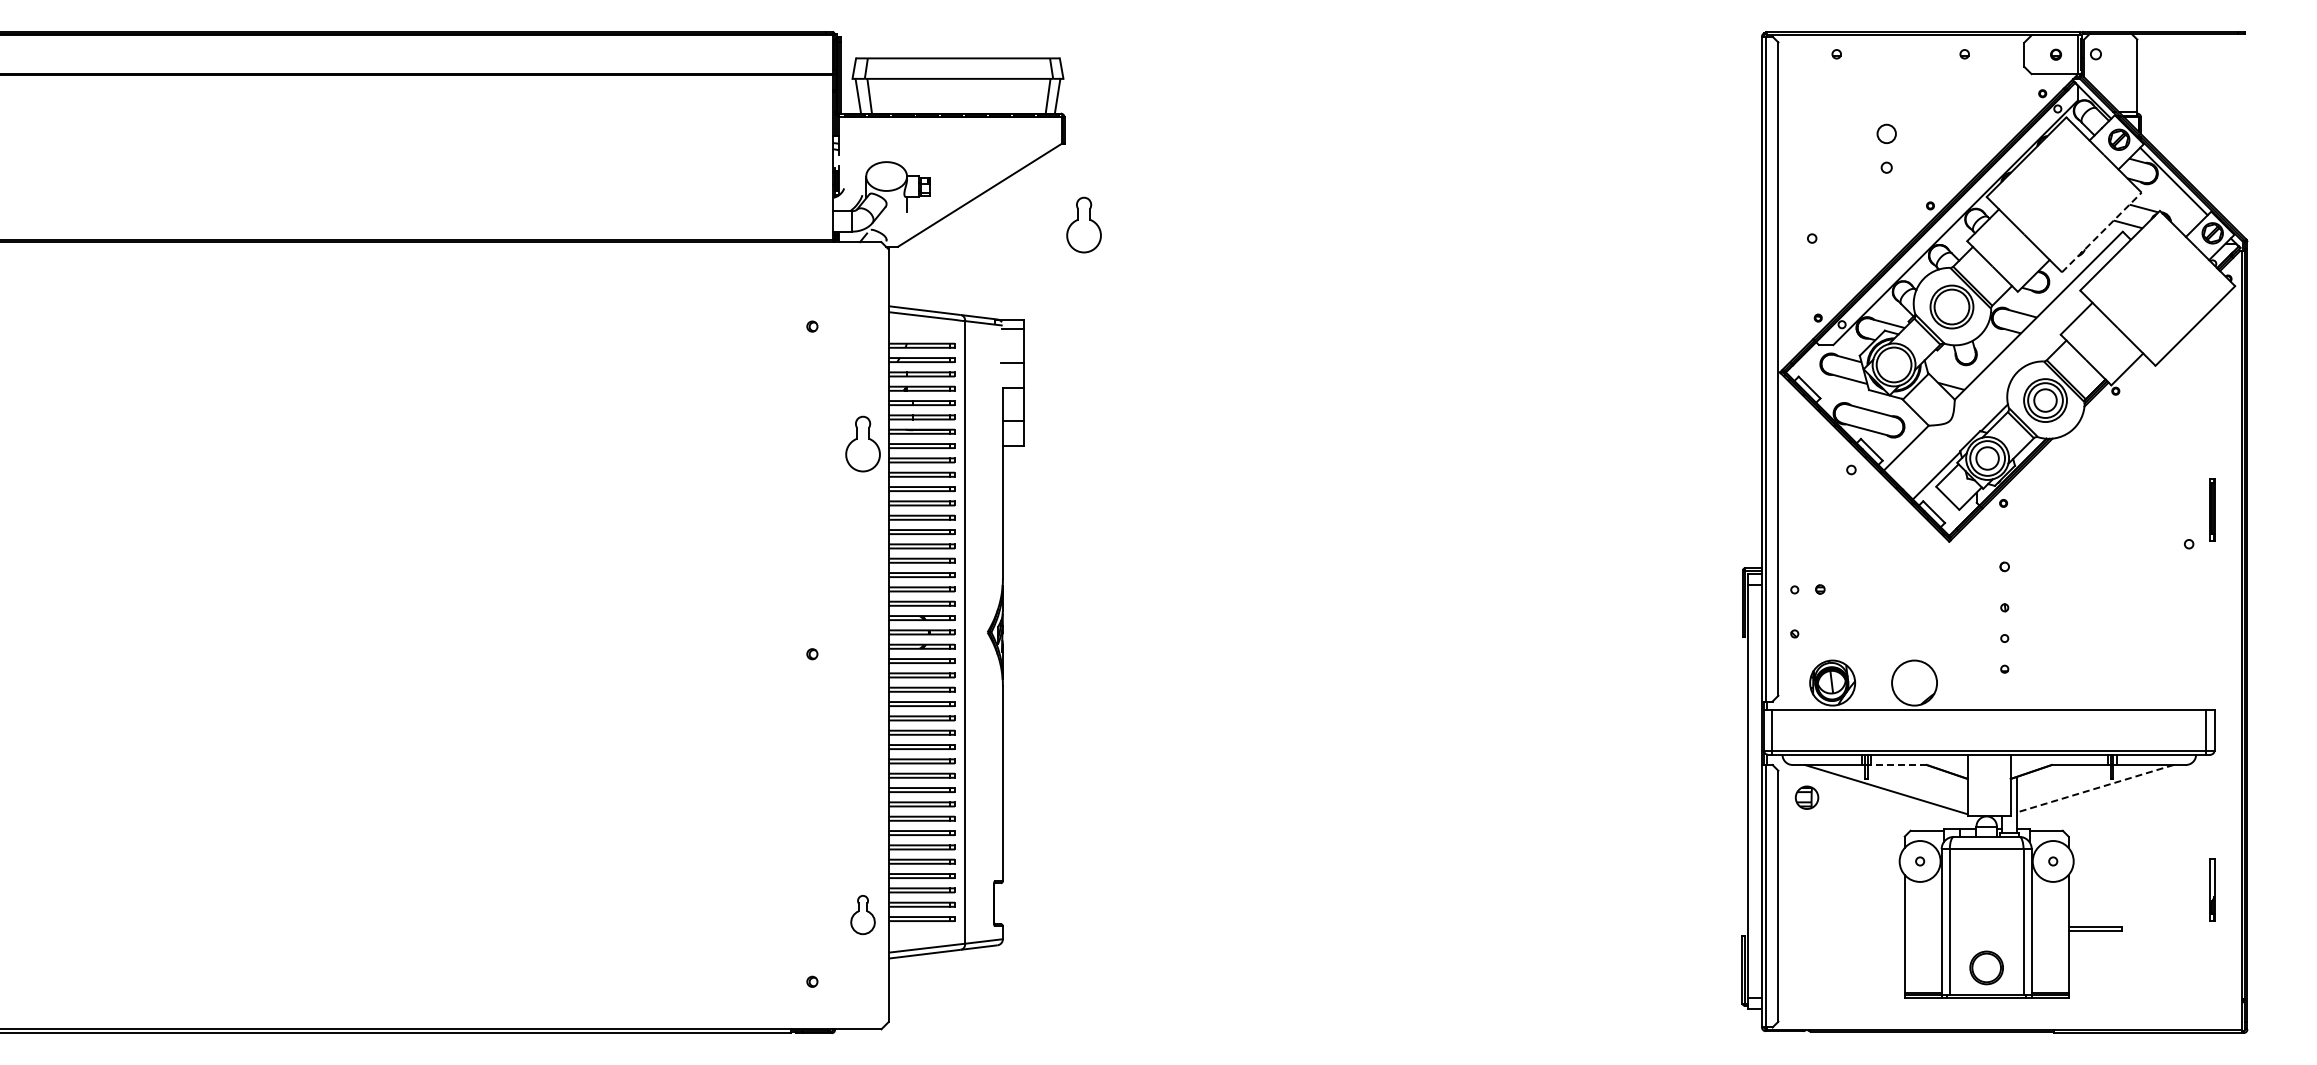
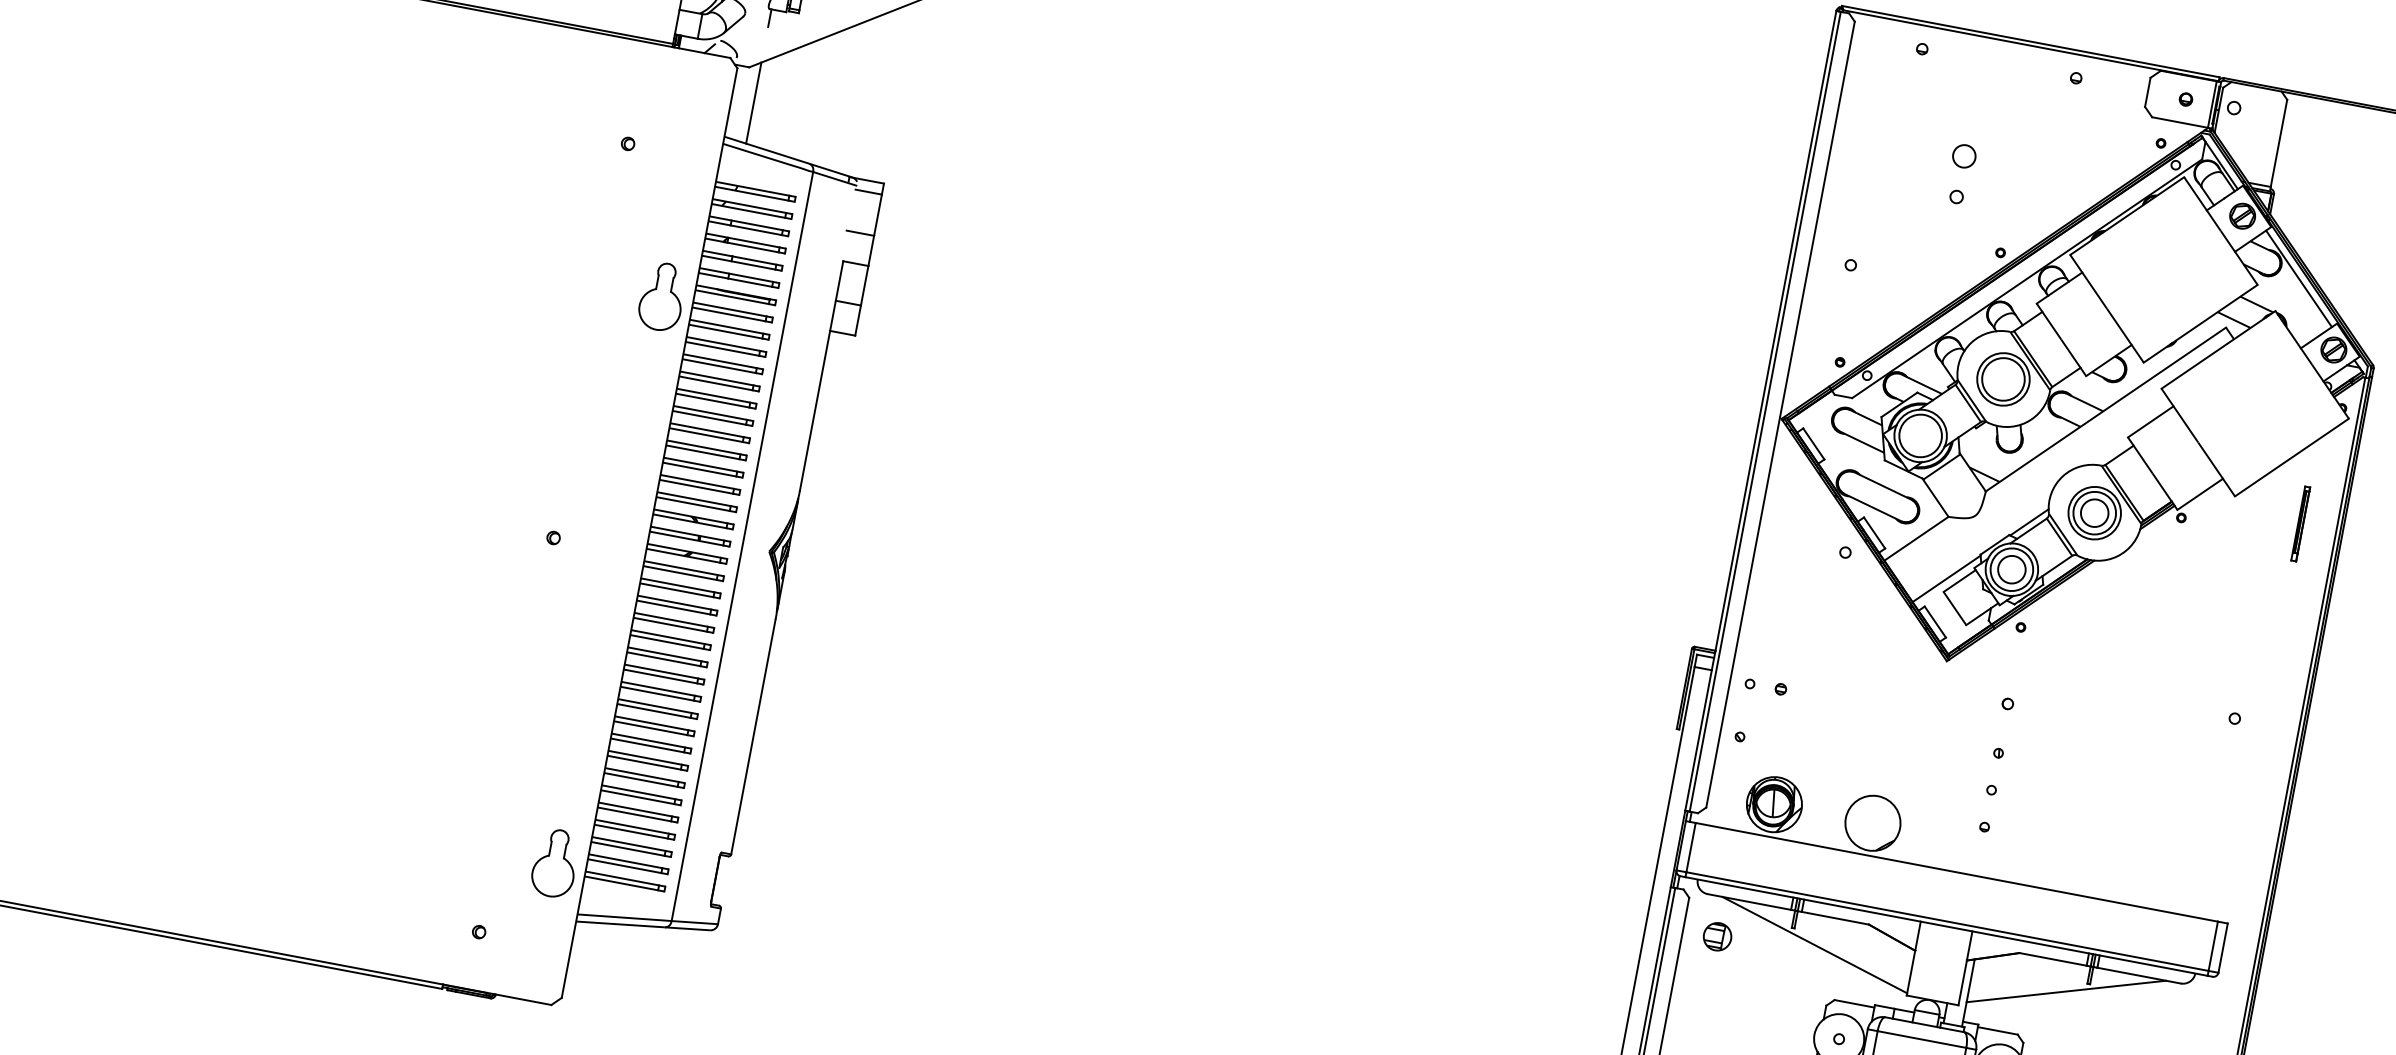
part: (1083, 224) -> (977, 82), removed
line: (2102, 232) -> (2201, 323), dashed -> solid
line: (907, 274) -> (754, 102), added
part: (2212, 509) -> (2300, 523), moved
line: (1898, 765) -> (1834, 918), dashed -> solid
line: (2095, 788) -> (2066, 991), dashed -> solid
part: (862, 914) -> (554, 862), size x1.43

